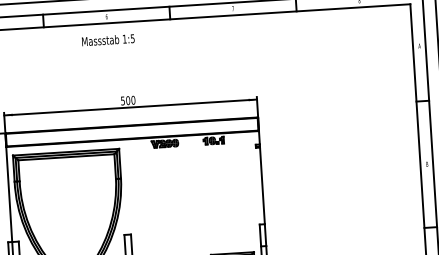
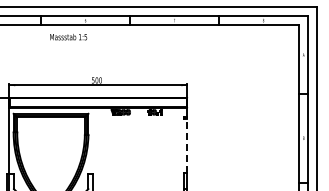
text: (108, 40) -> (68, 37), moved
line: (262, 186) -> (187, 146), solid -> dashed

